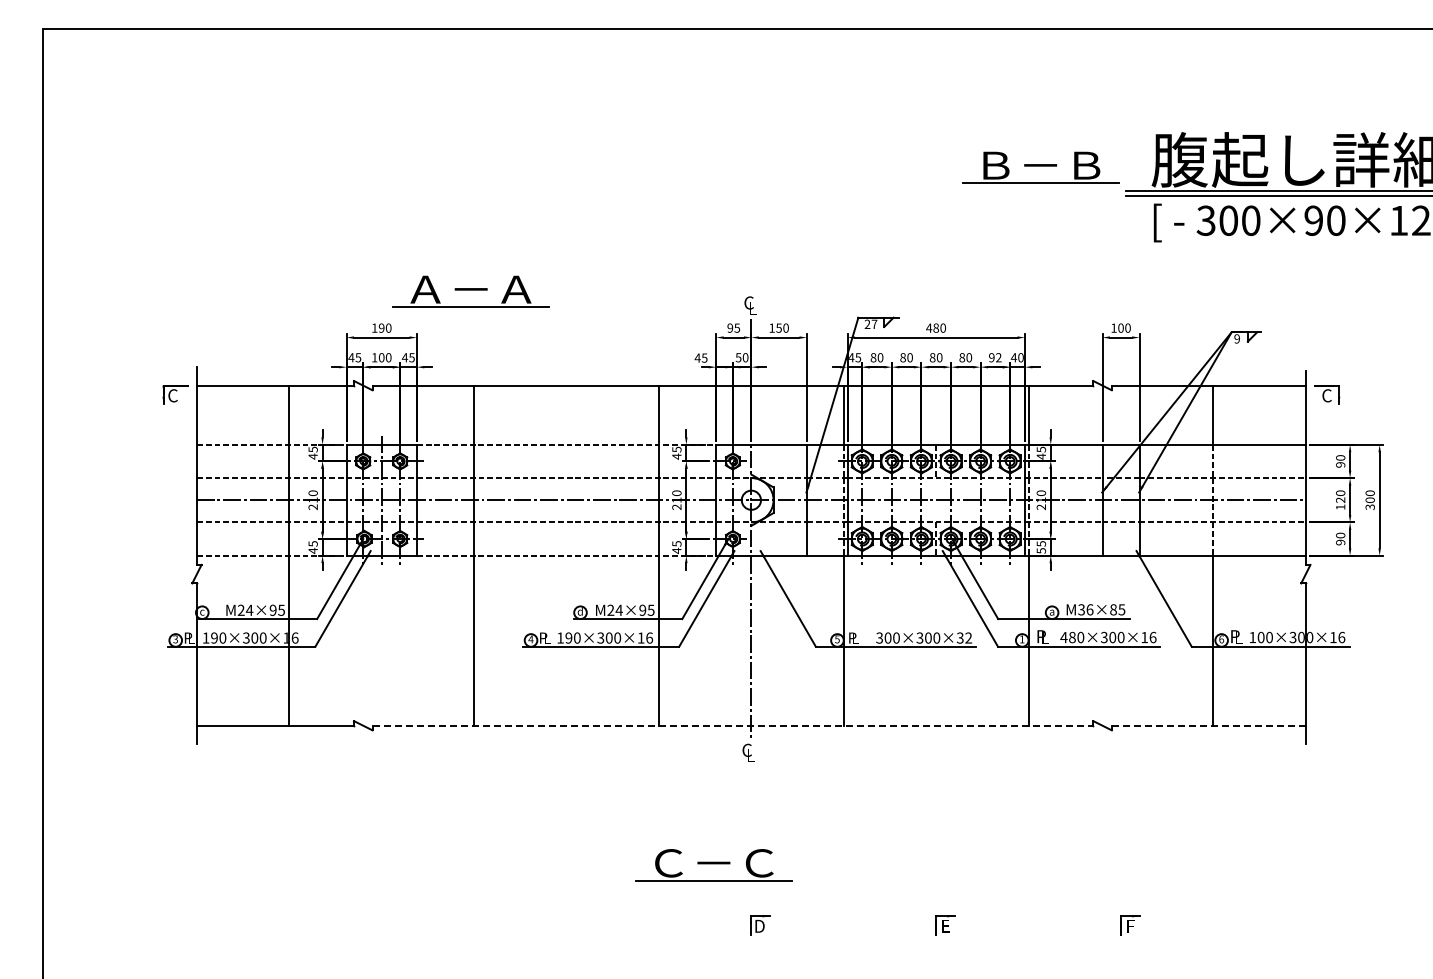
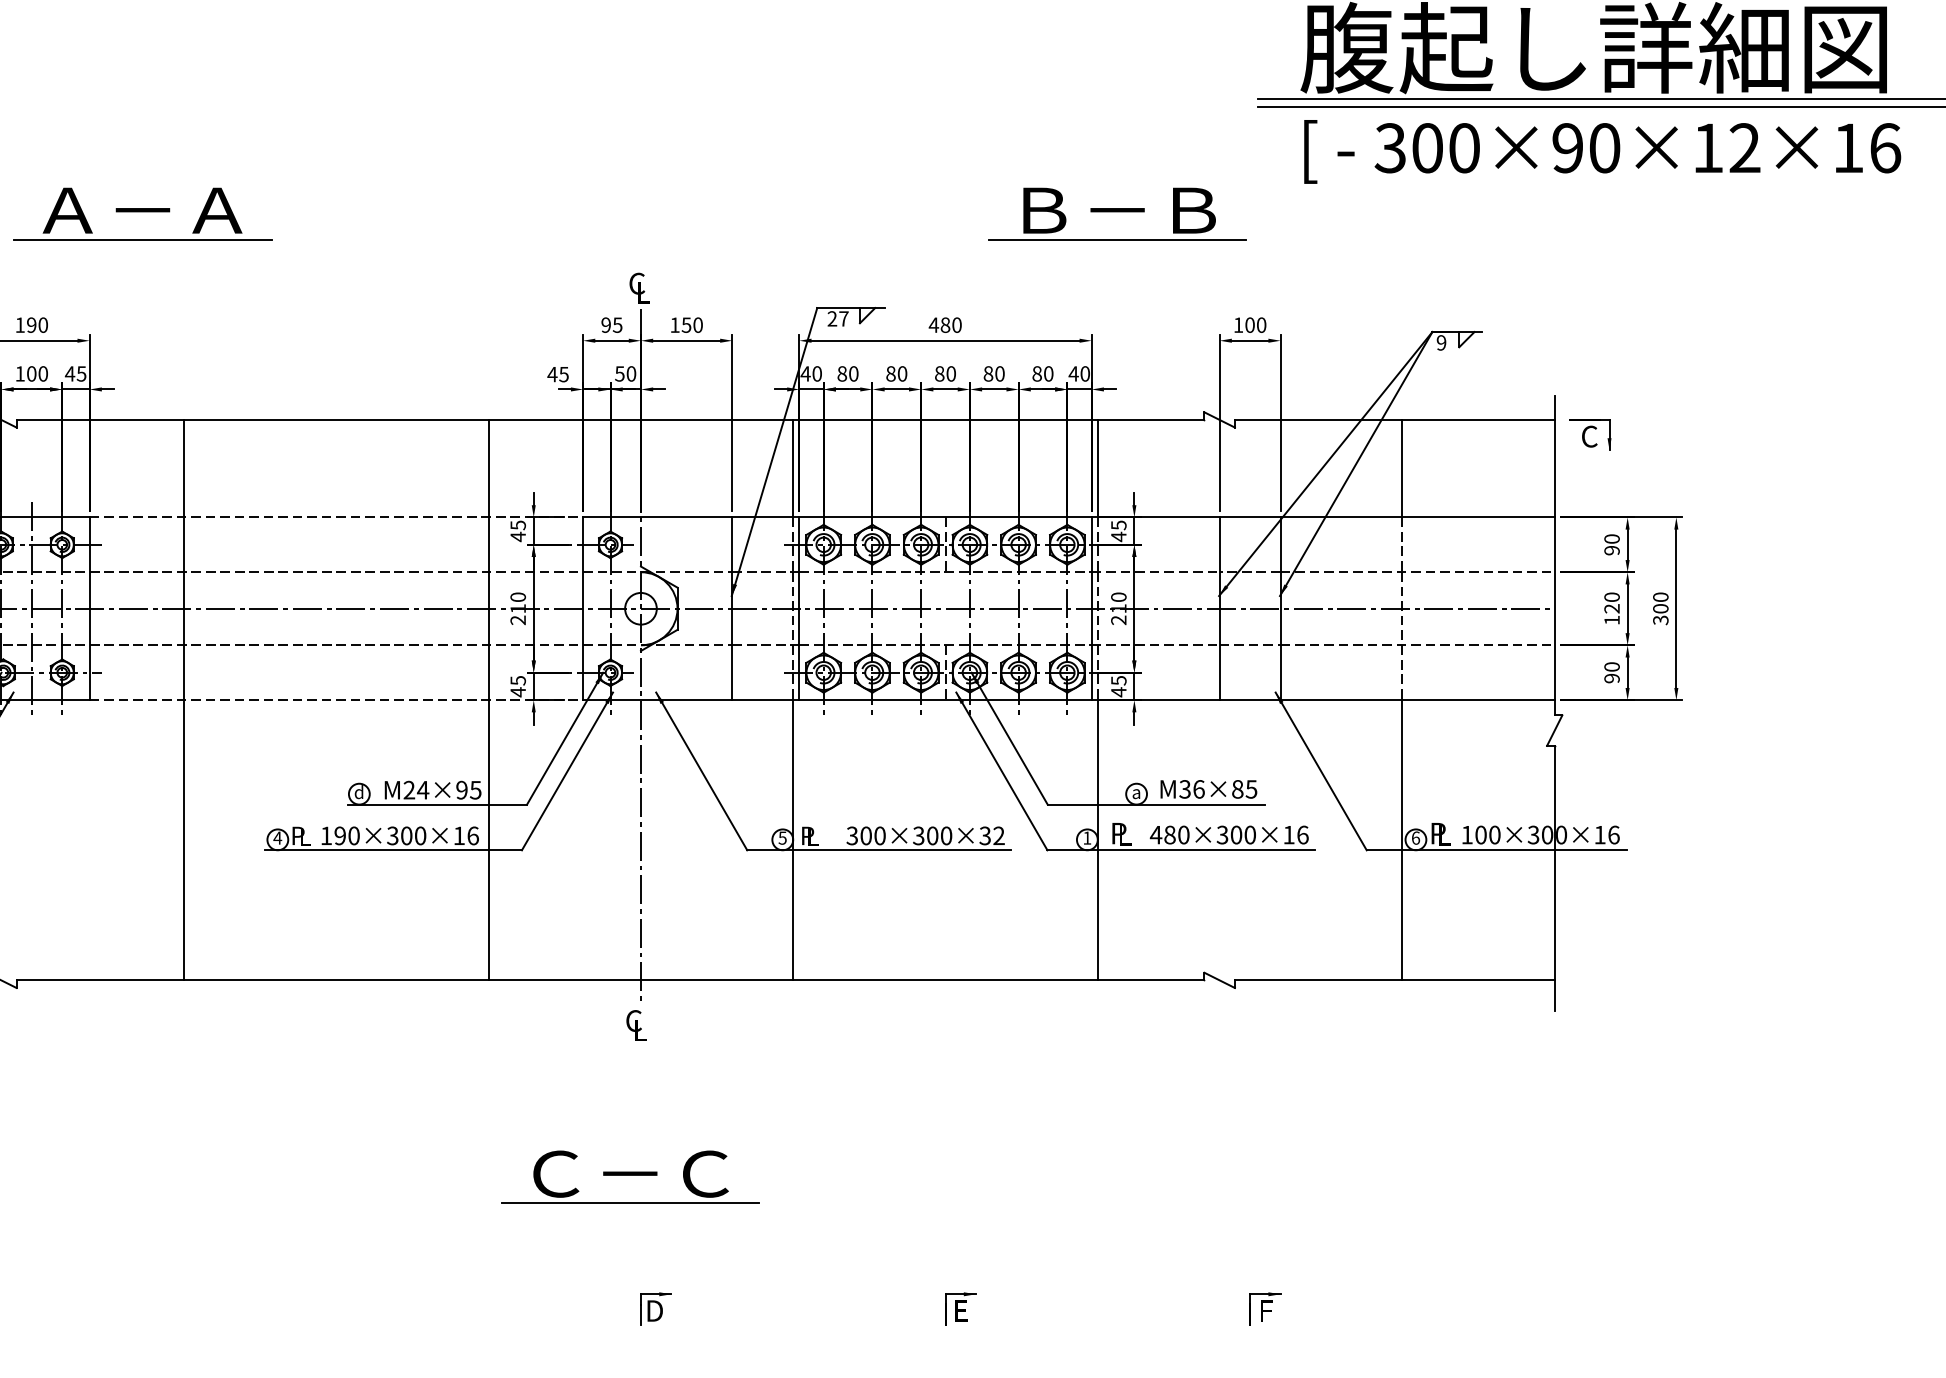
part: (1040, 167) -> (1117, 213), moved
part: (470, 291) -> (141, 213), moved
text: (858, 357) -> (817, 373), 45 -> 40
text: (995, 357) -> (1043, 373), 92 -> 80
text: (1041, 550) -> (1119, 691), 55 -> 45
line: (733, 725) -> (611, 980), dashed -> solid
line: (1209, 725) -> (1395, 980), dashed -> solid
part: (713, 865) -> (629, 1177), moved

